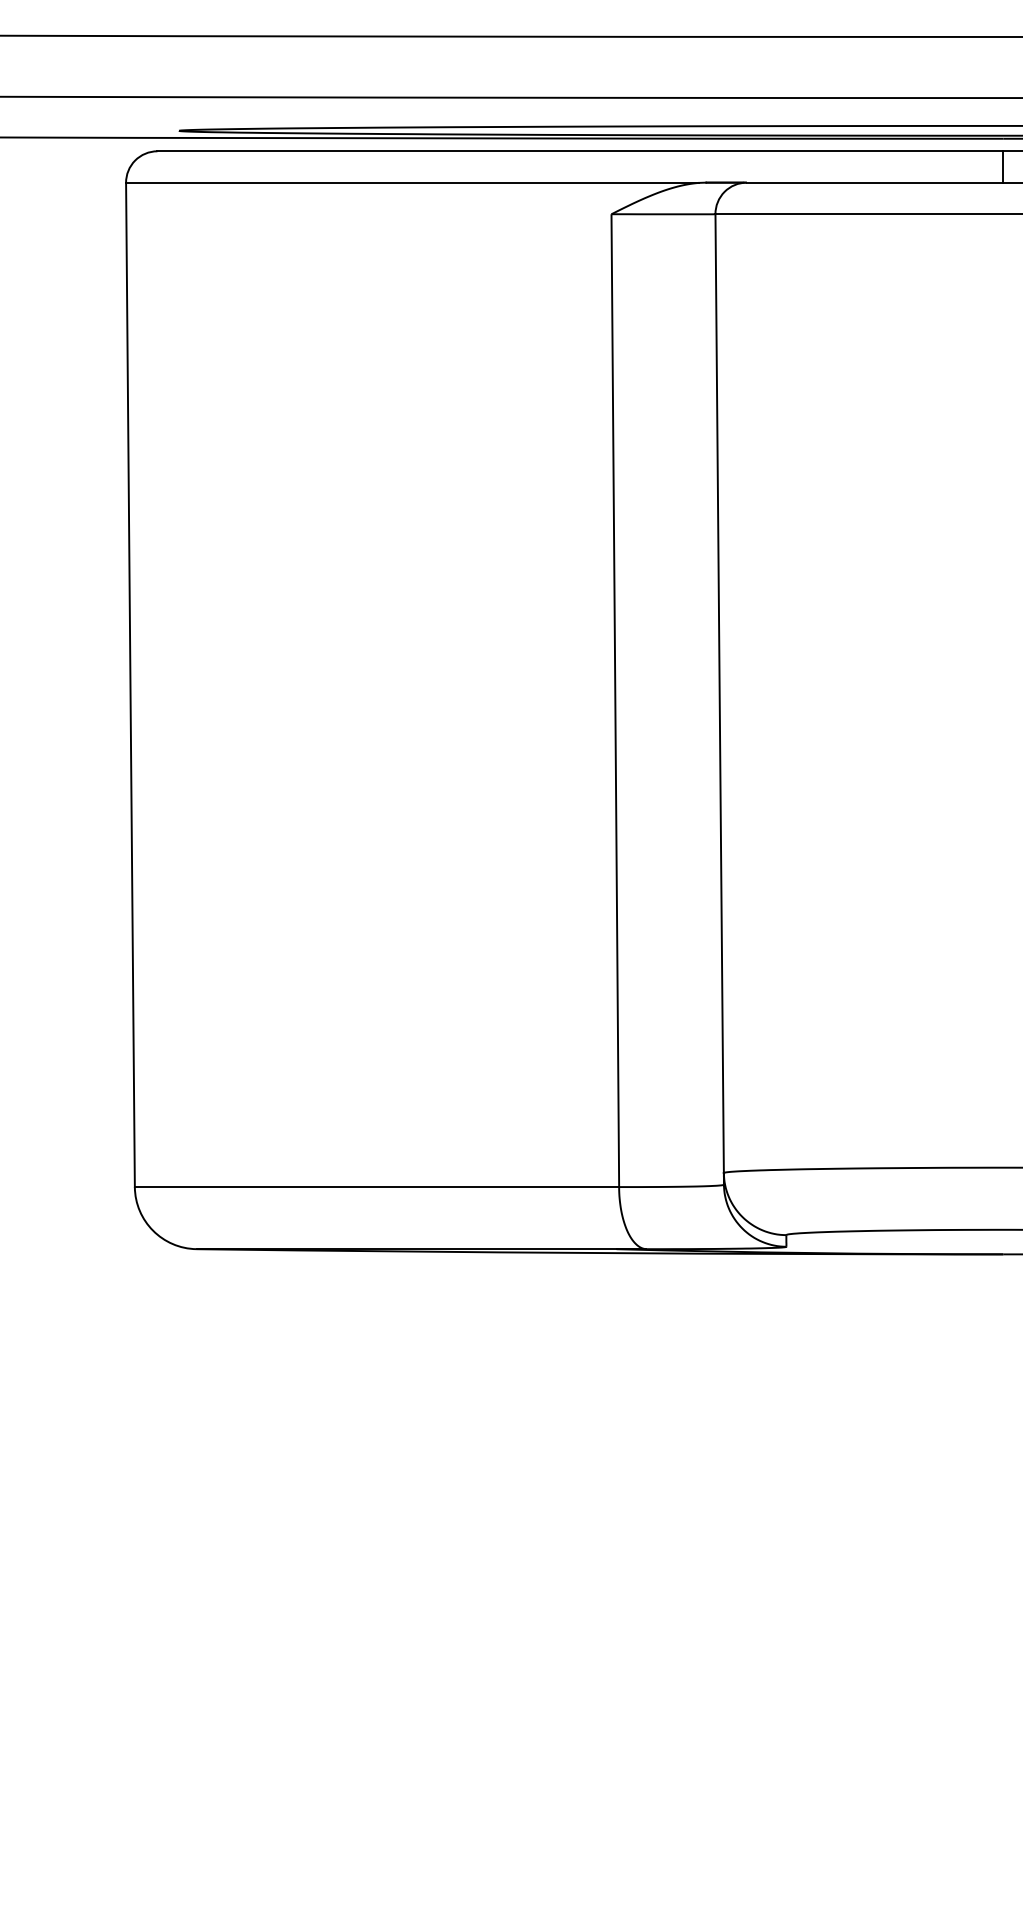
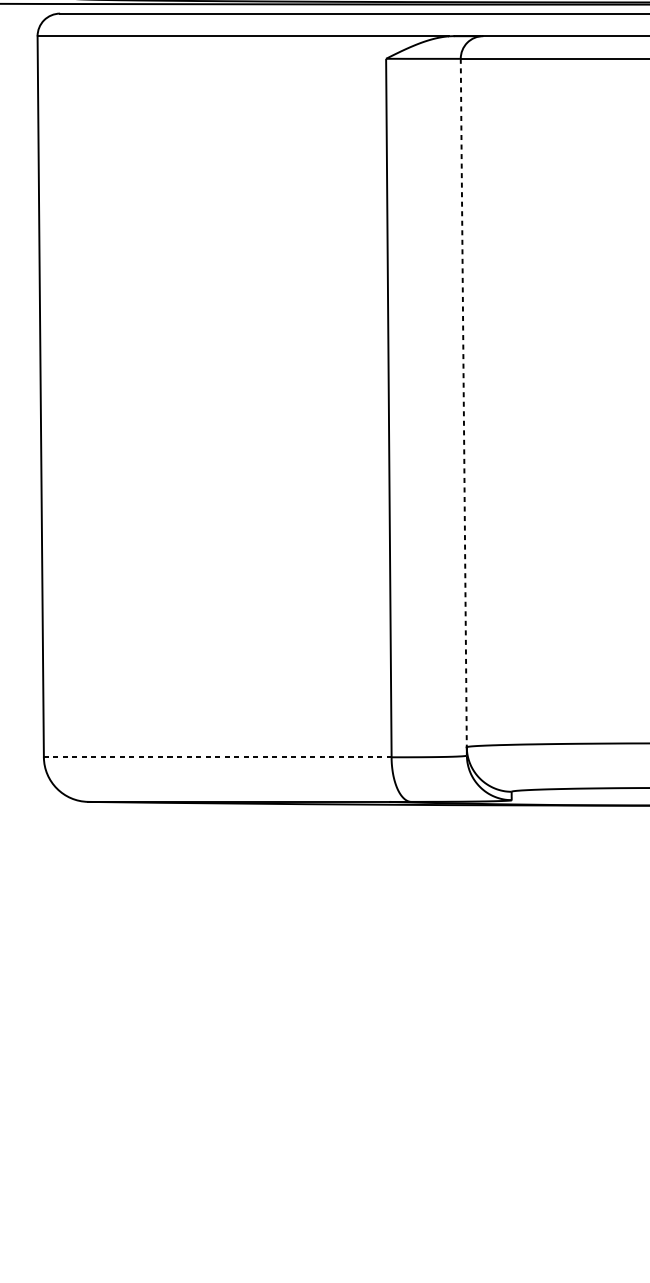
line: (719, 694) -> (463, 403), solid -> dashed
line: (376, 1187) -> (217, 757), solid -> dashed

